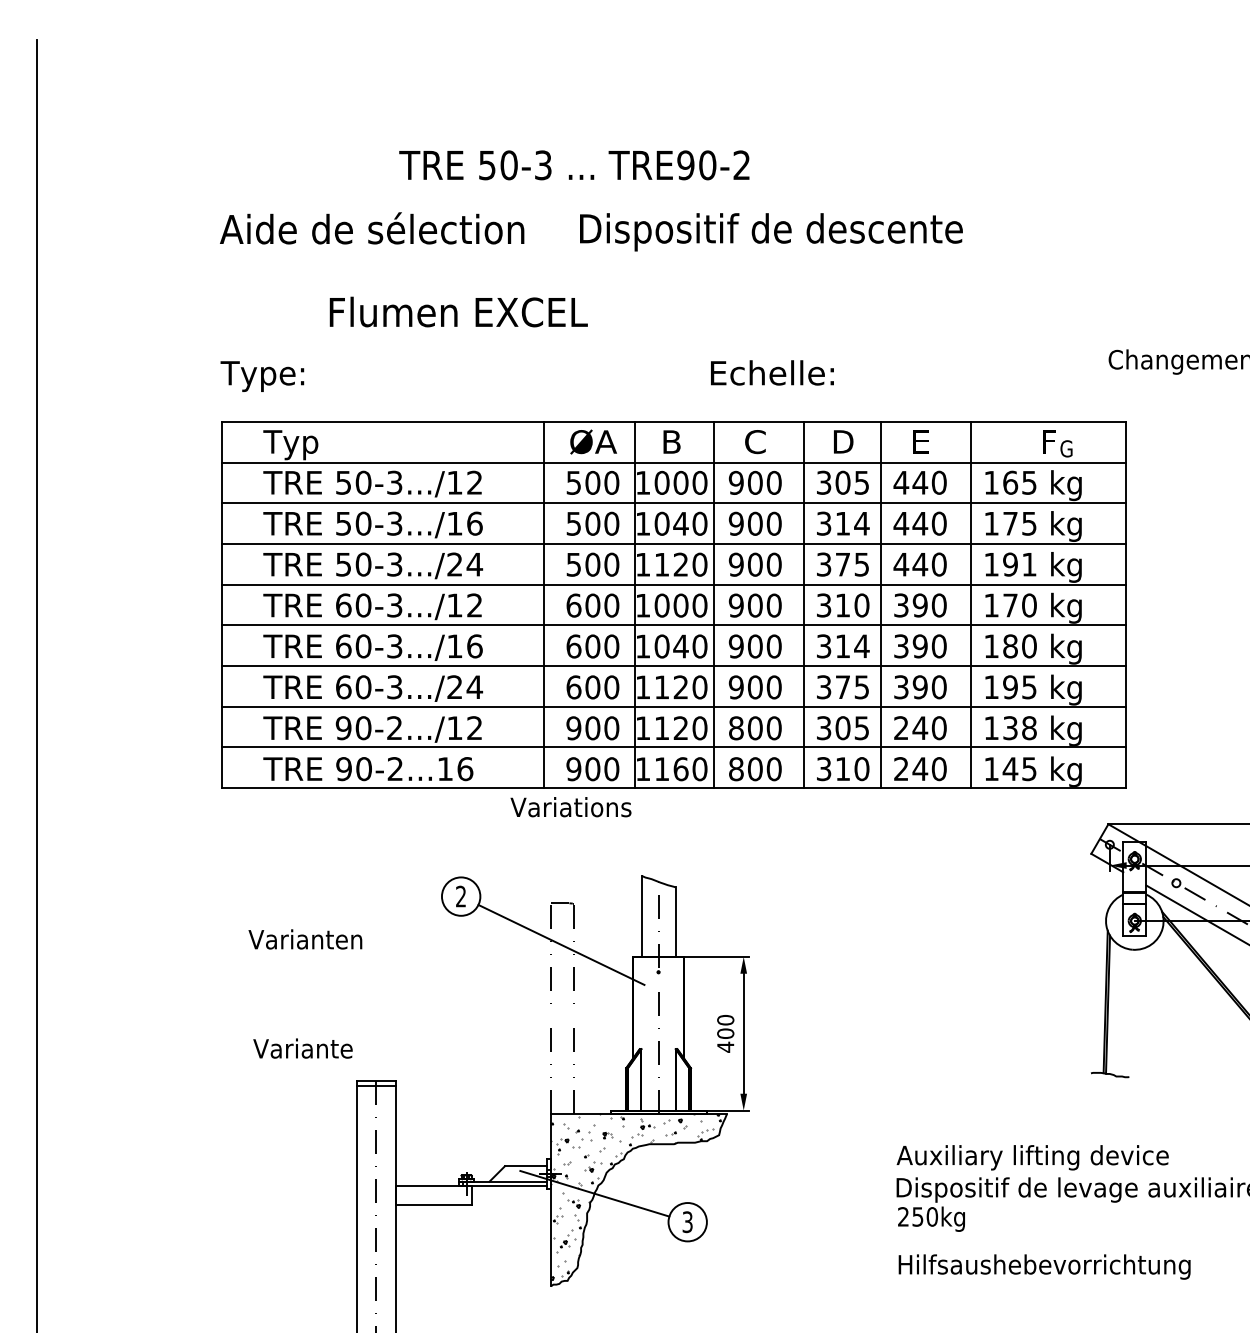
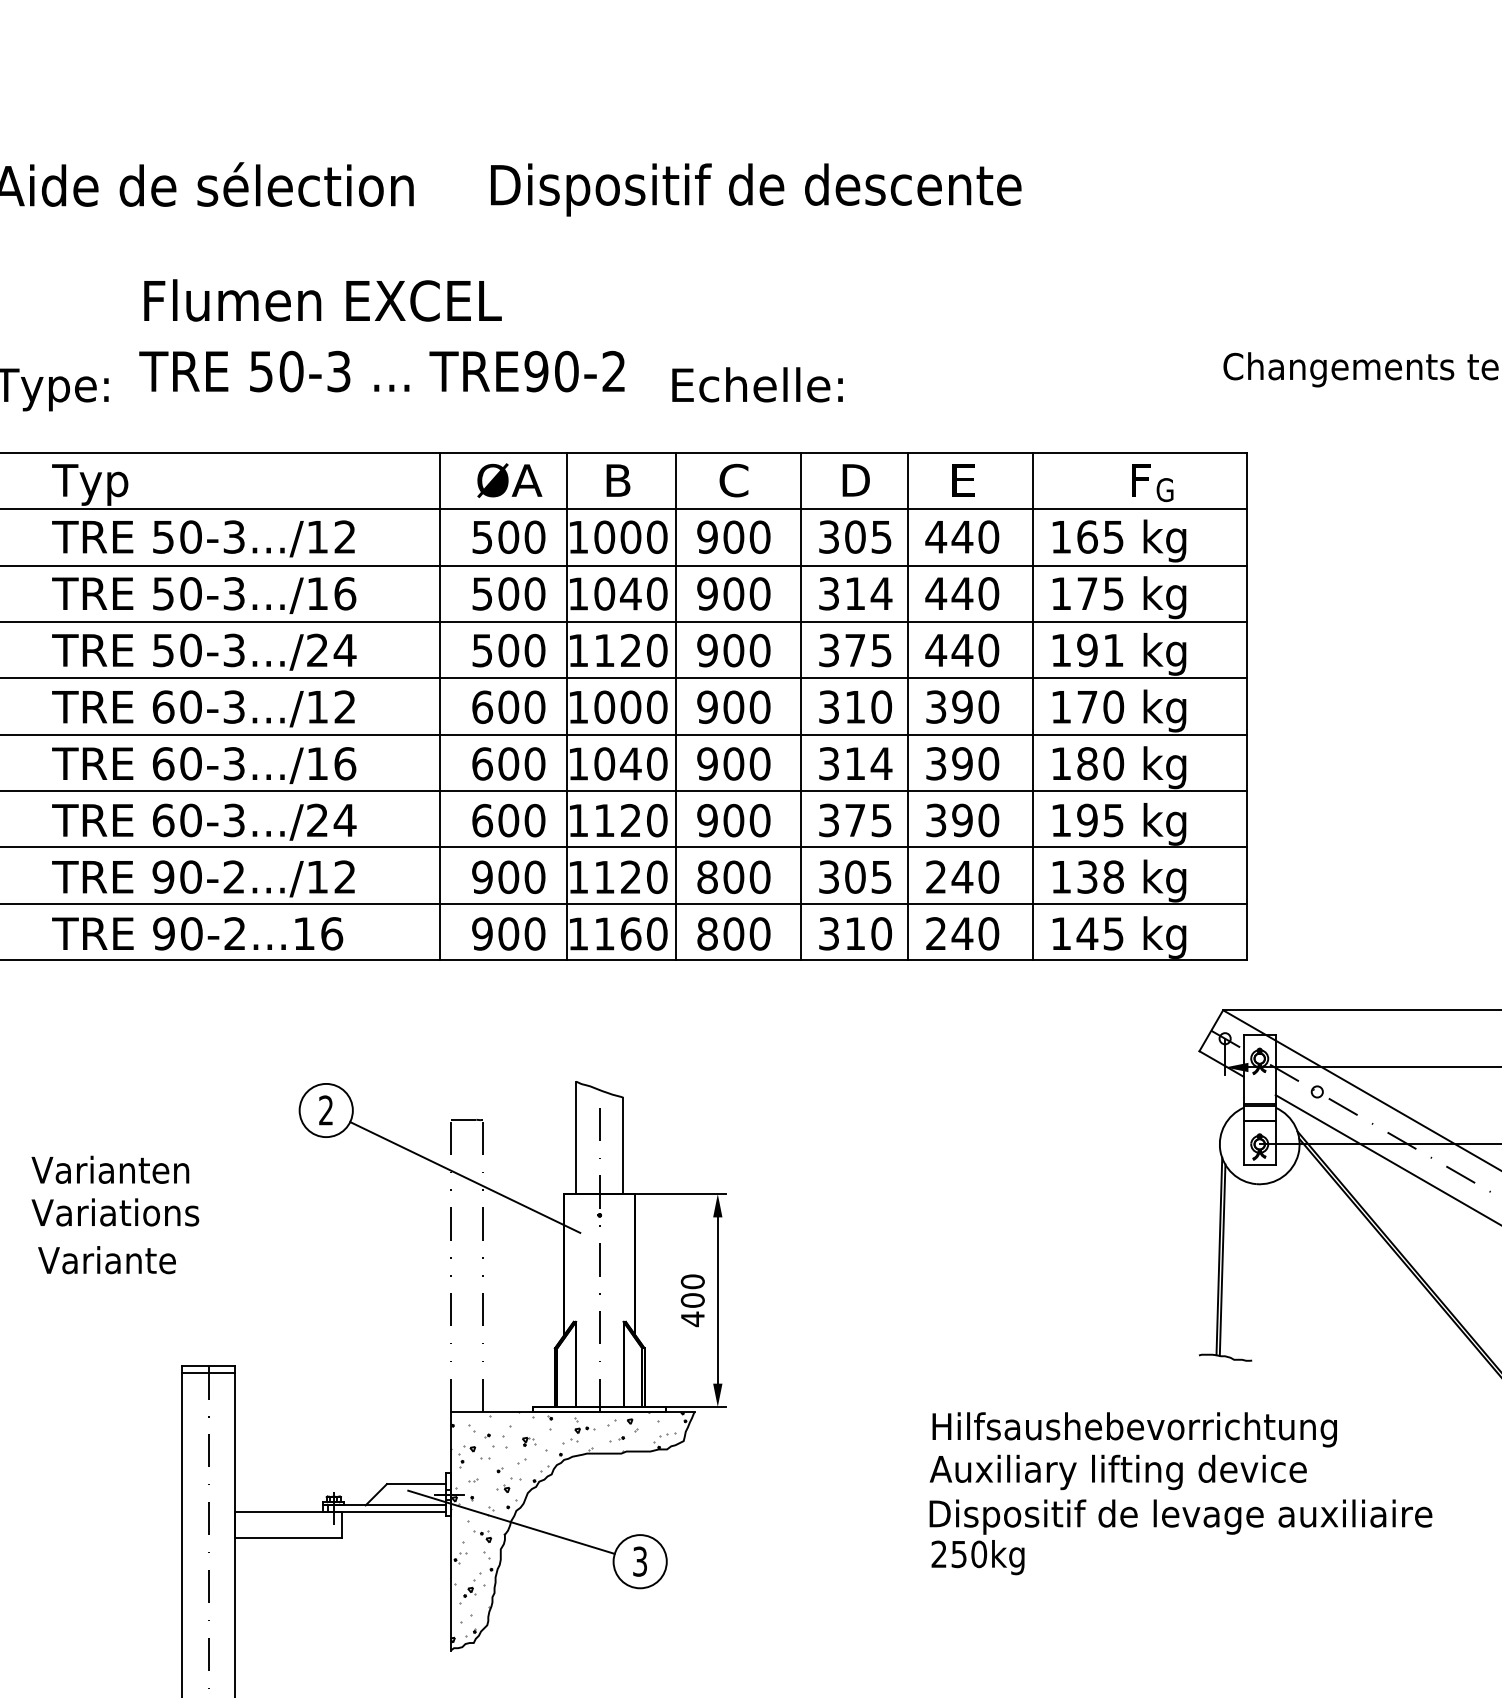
text: (574, 165) -> (382, 371), moved
text: (570, 807) -> (114, 1212), moved
text: (302, 1048) -> (106, 1260), moved
text: (1044, 1266) -> (1134, 1429), moved

